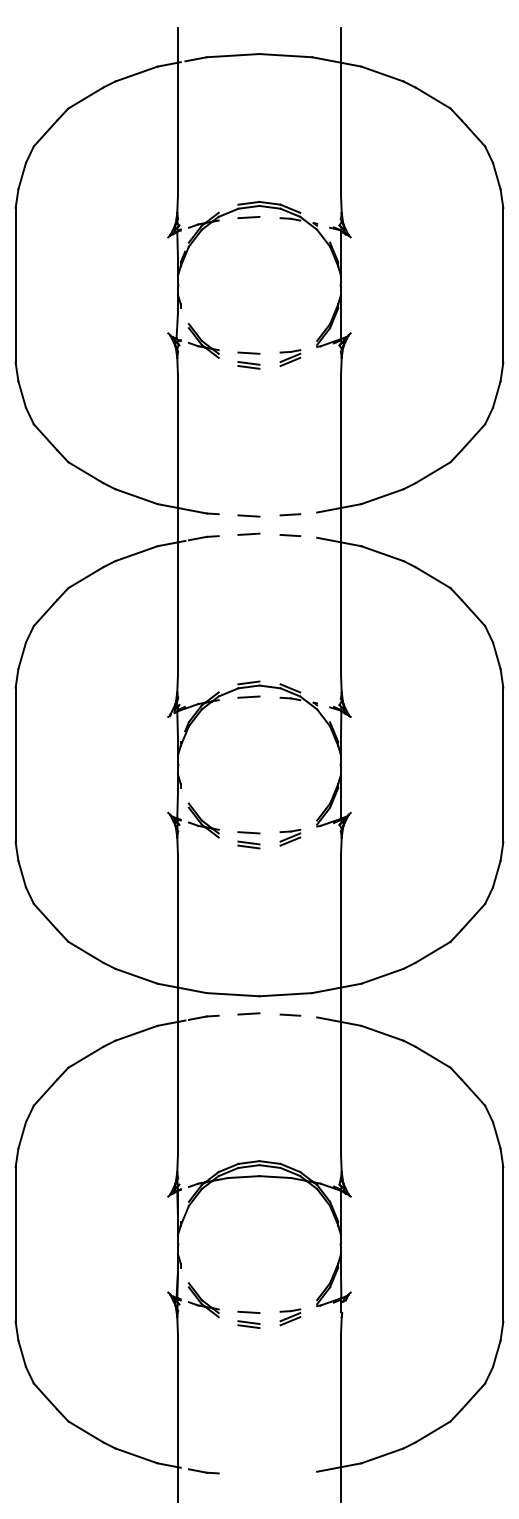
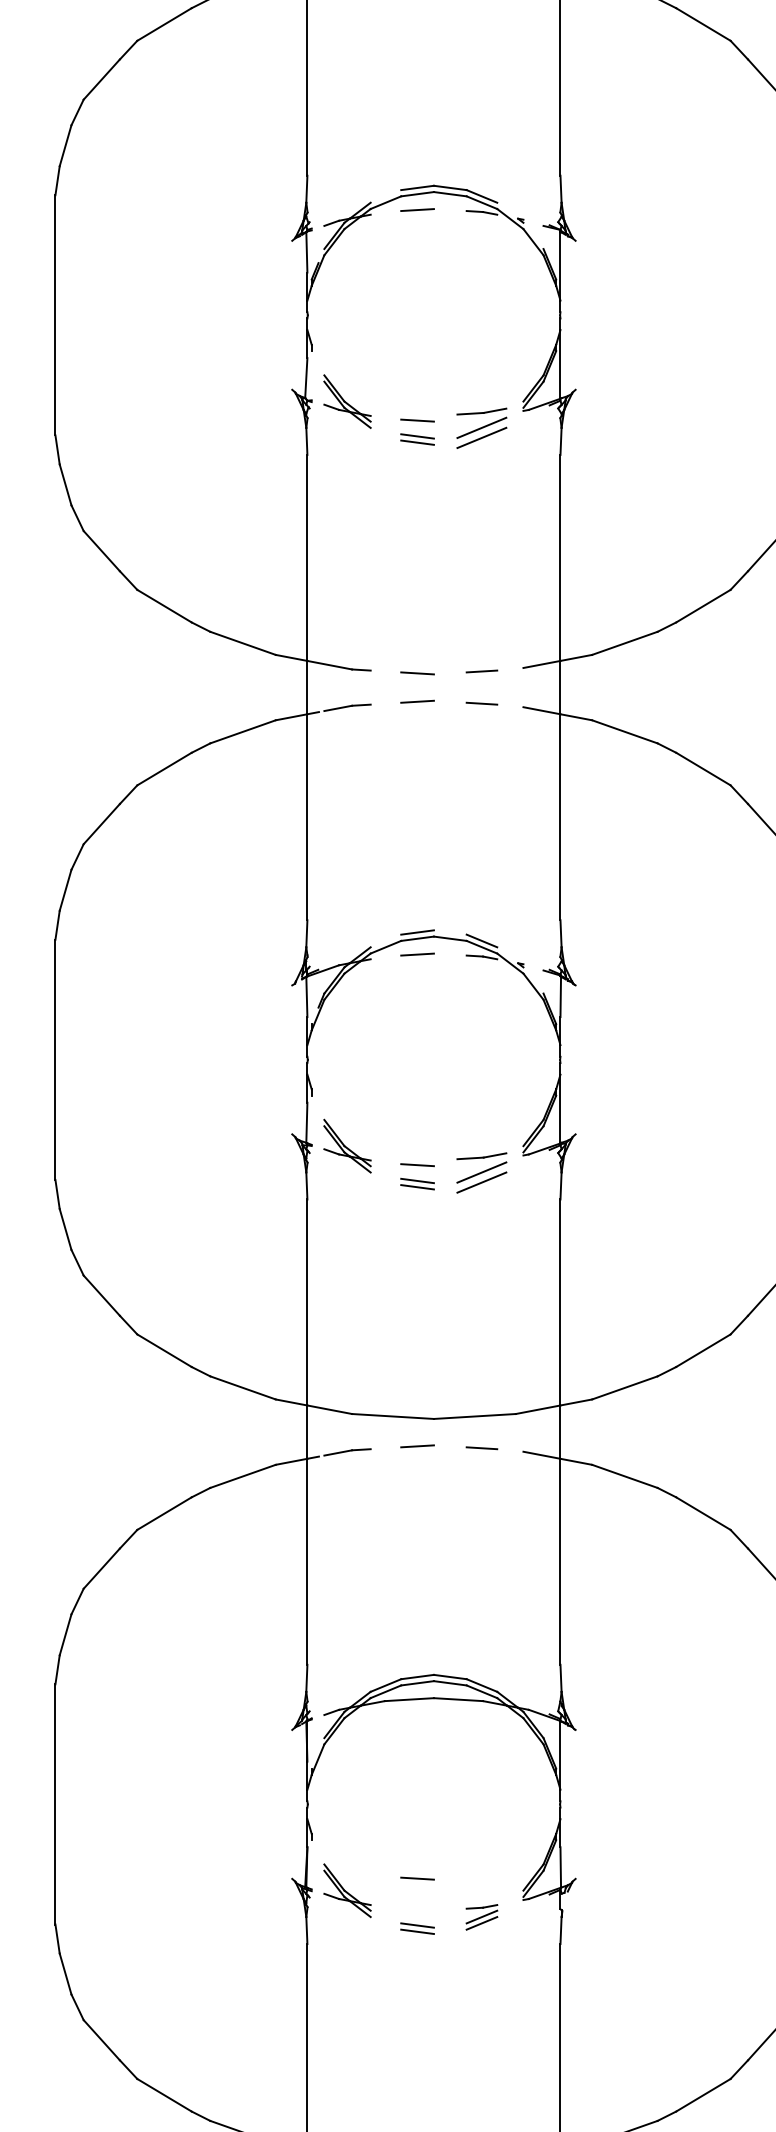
part: (290, 357) -> (482, 427), size x1.6
part: (290, 837) -> (482, 1172), size x1.6
line: (248, 1311) -> (416, 1877), moved

